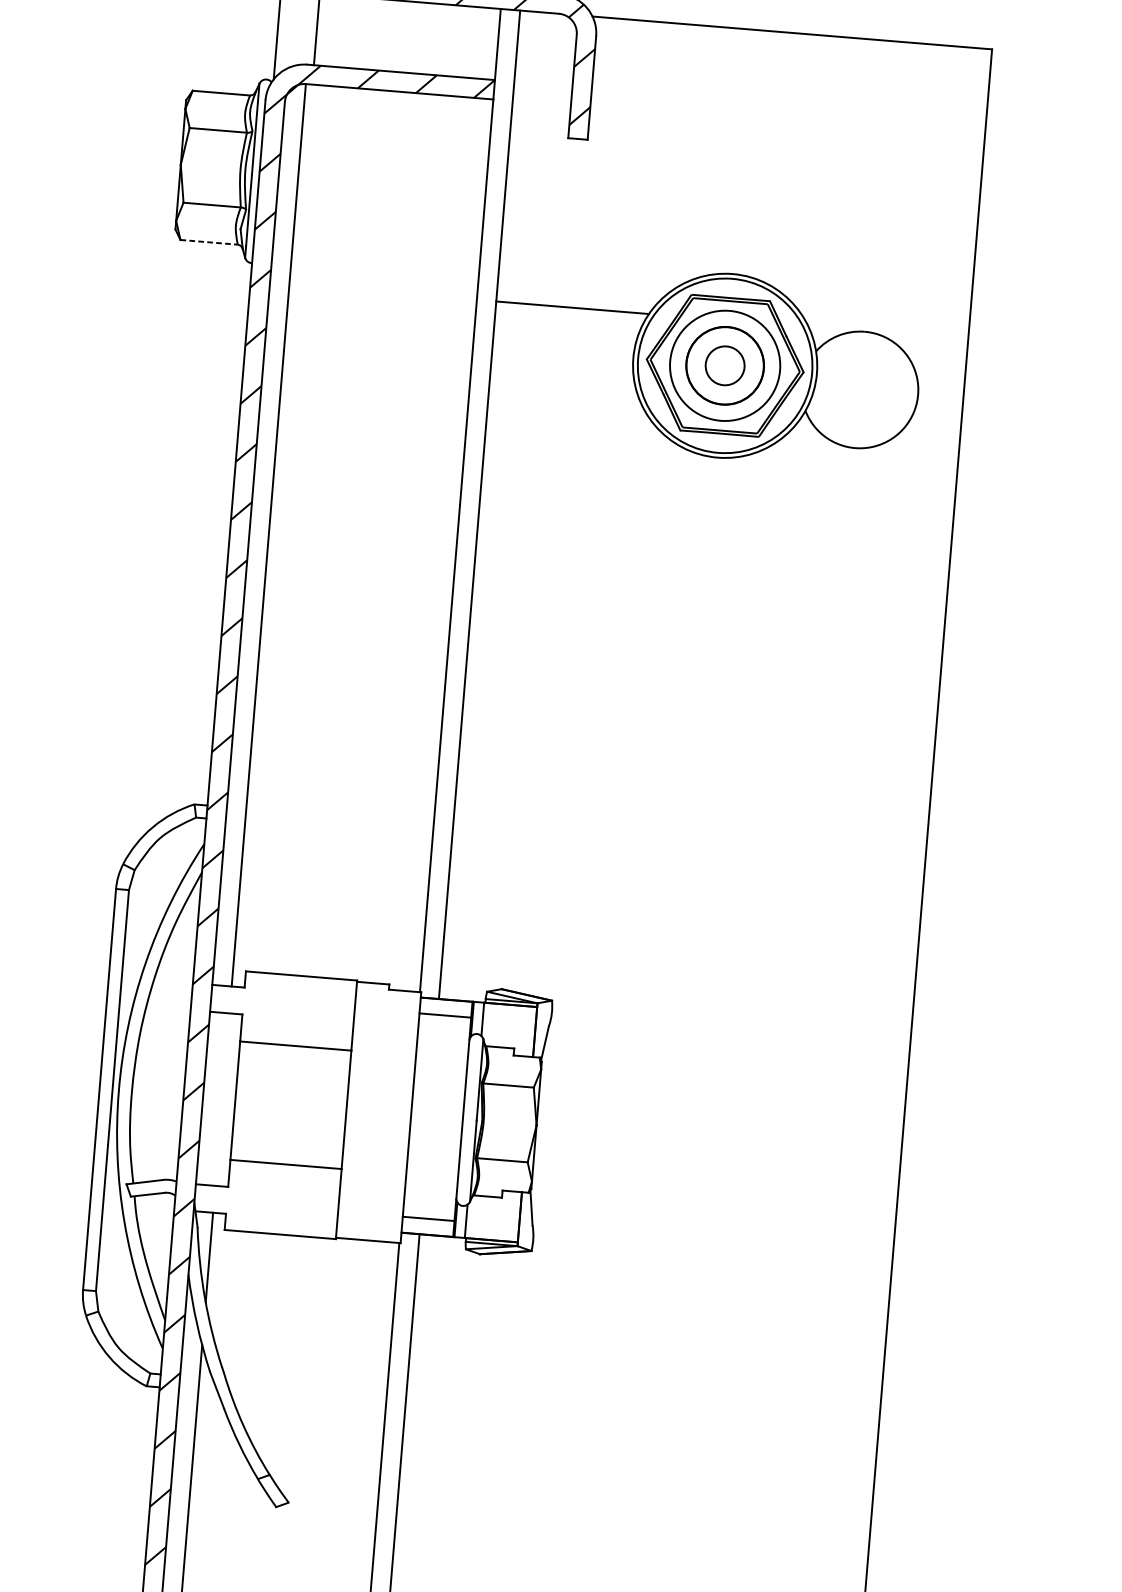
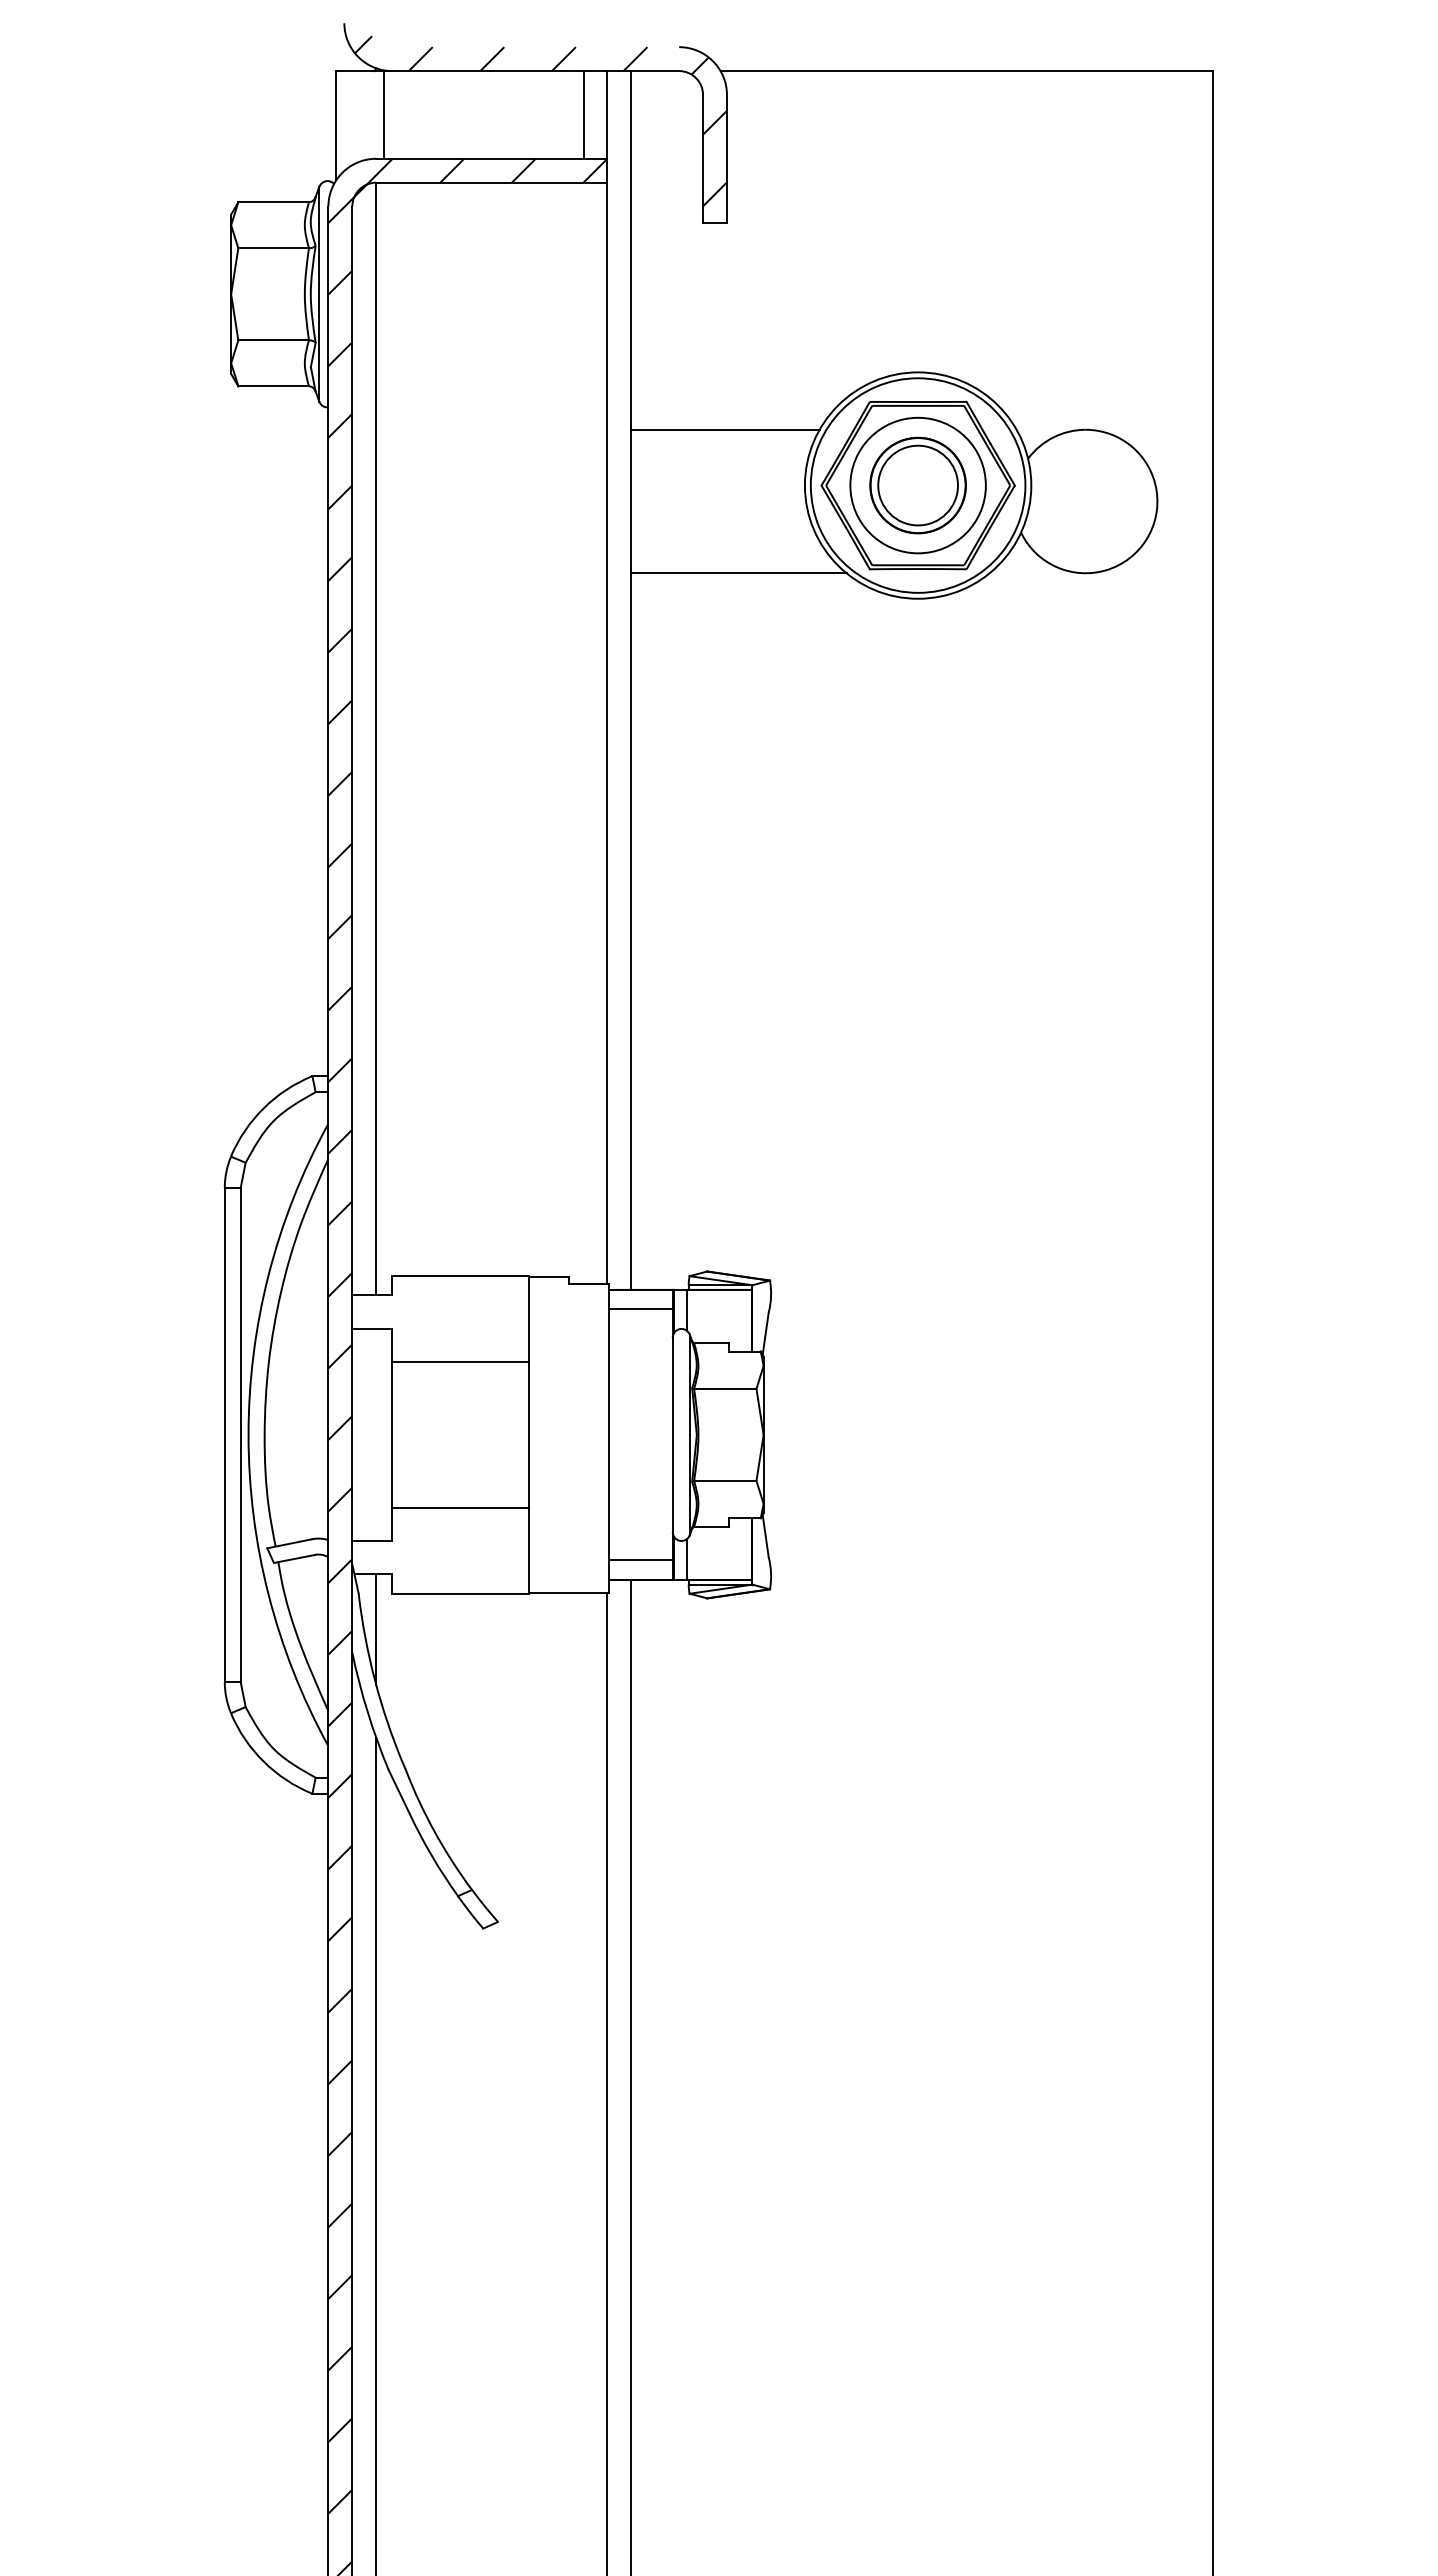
line: (478, 42) -> (583, 114), added
line: (209, 242) -> (274, 386), dashed -> solid
circle: (724, 365) -> (917, 485), size x1.67
line: (573, 425) -> (738, 573), added

